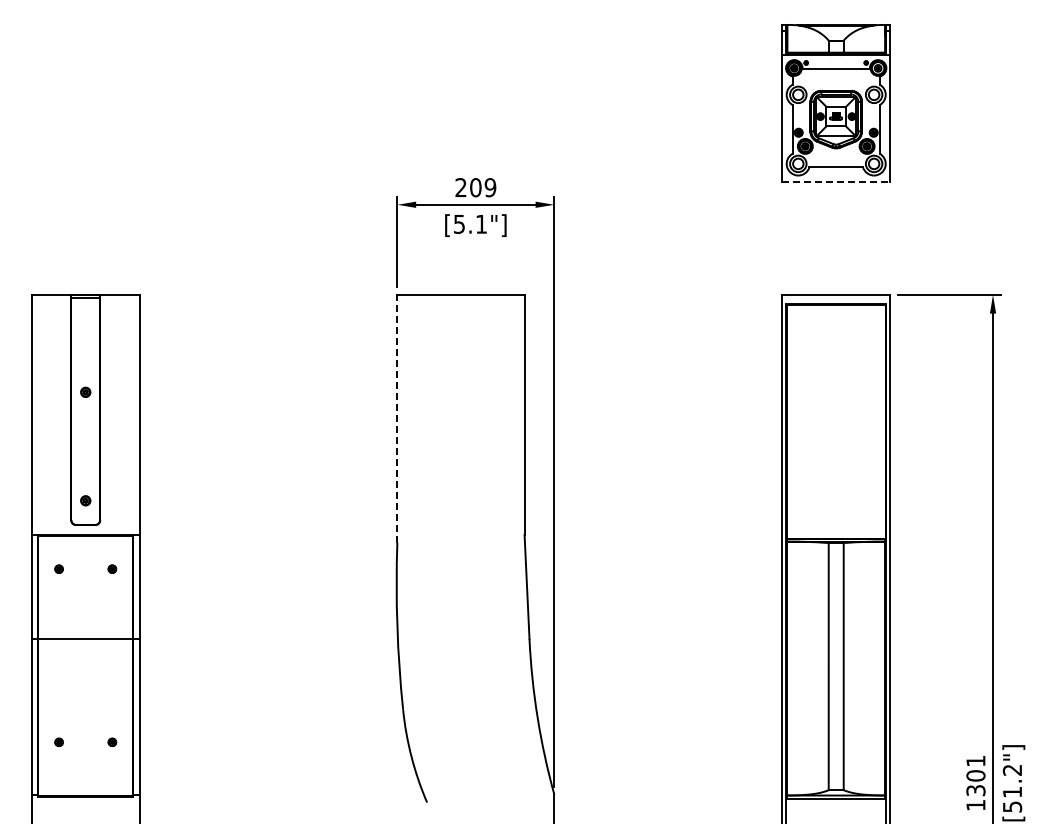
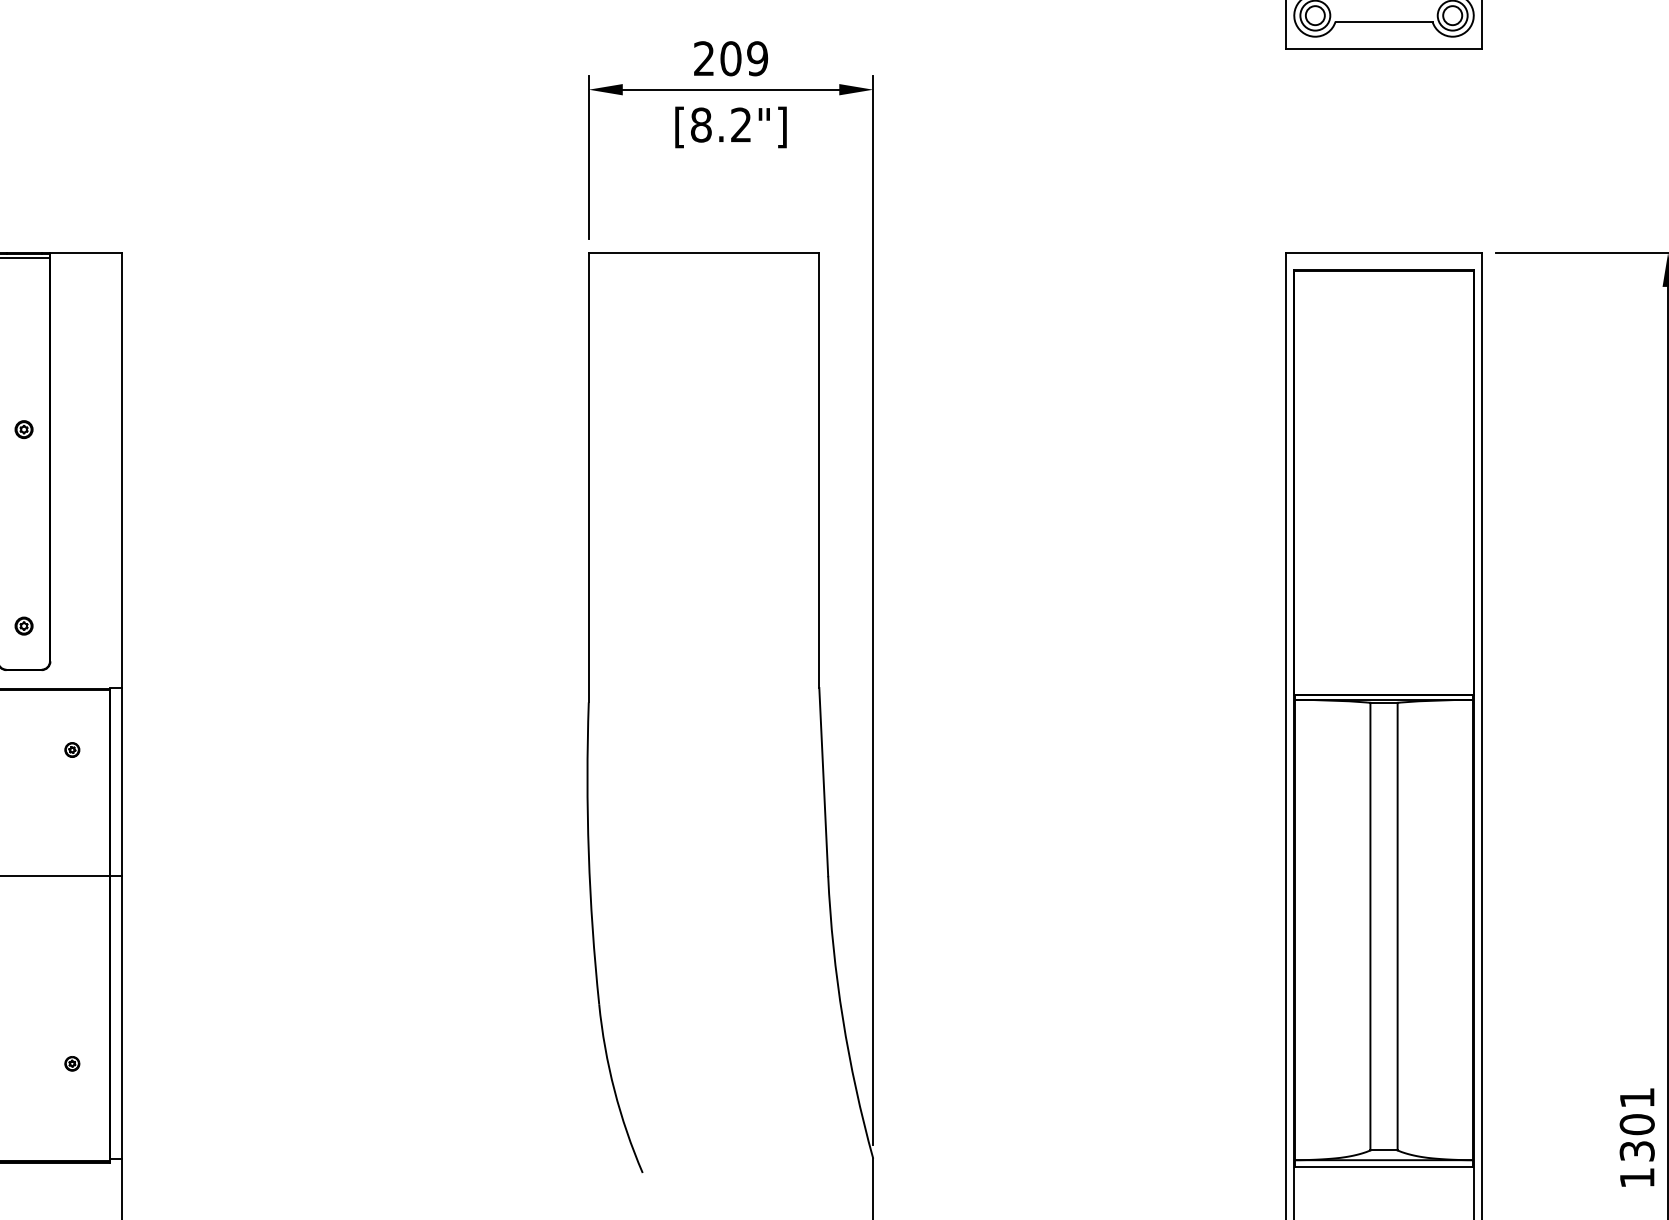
line: (836, 182) -> (1384, 49), dashed -> solid
text: (469, 223) -> (719, 123), [5.1"] -> [8.2"]
line: (397, 418) -> (589, 476), dashed -> solid

